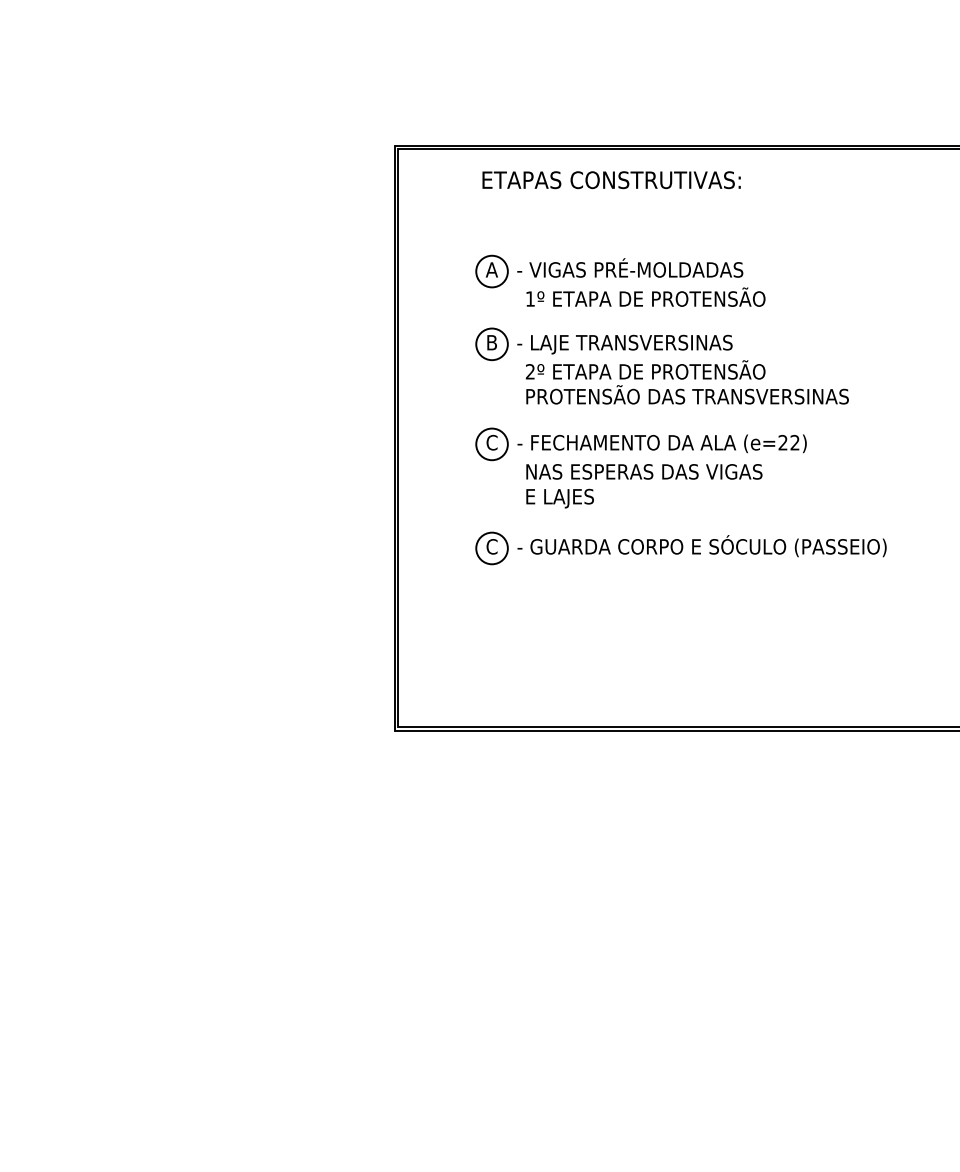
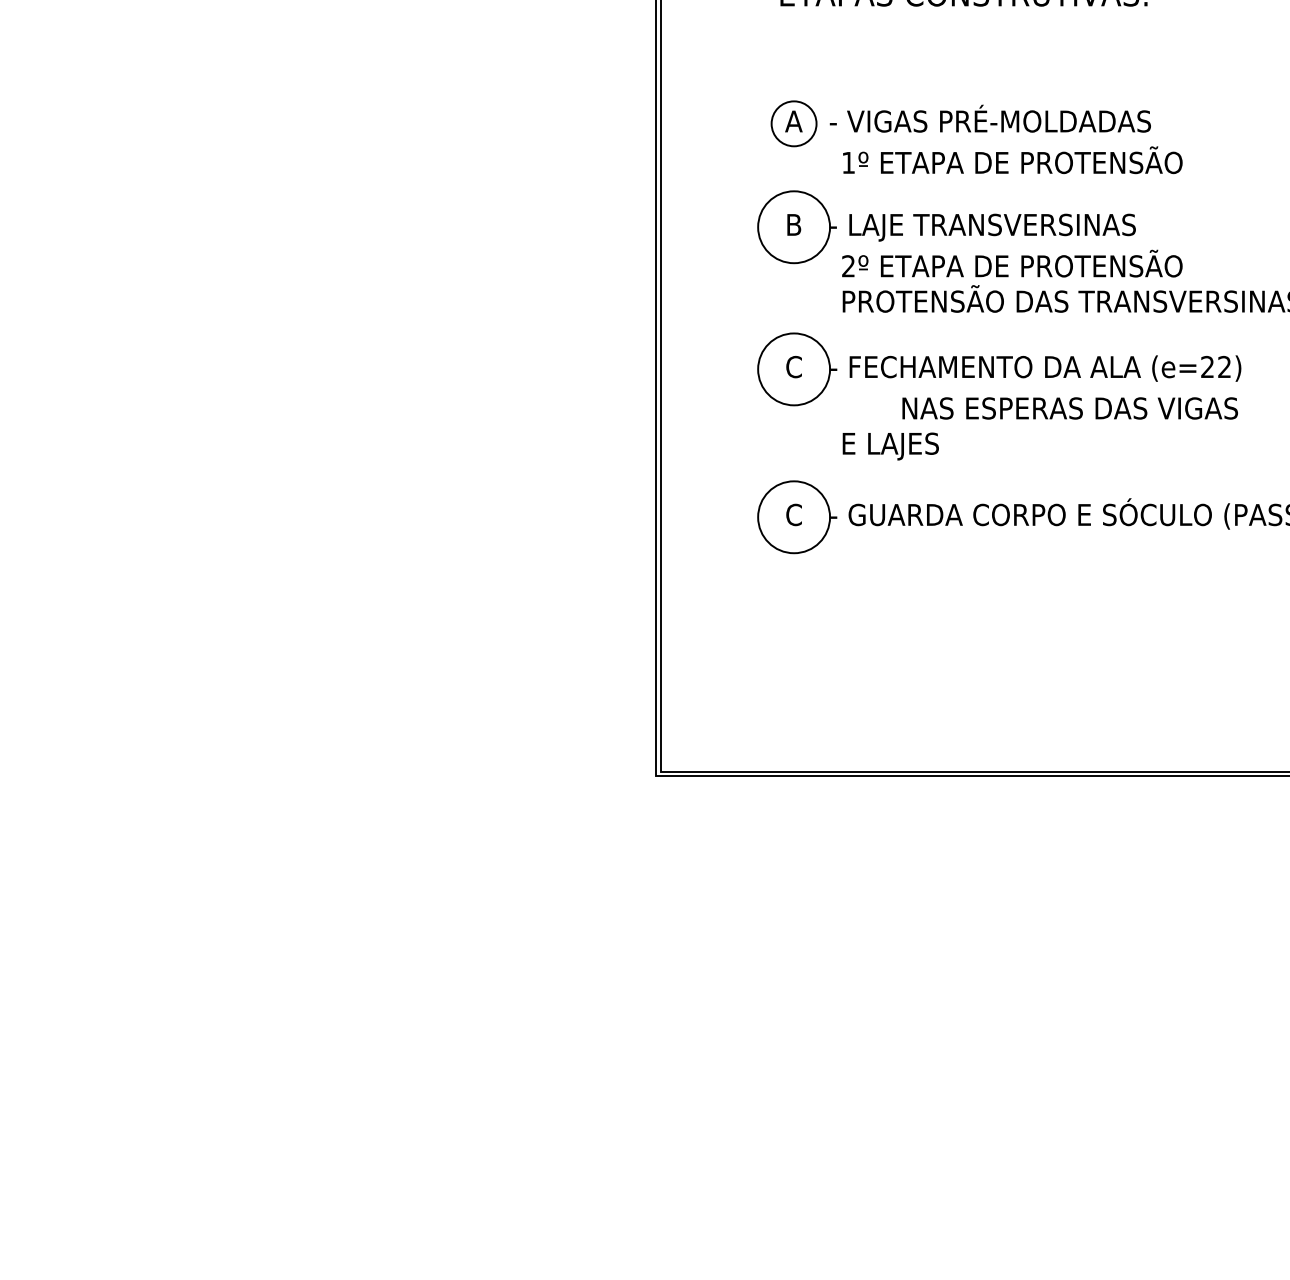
circle: (491, 344) -> (793, 227), size x1.6
circle: (491, 444) -> (793, 369), size x1.6
text: (644, 471) -> (1070, 407), moved
circle: (491, 548) -> (793, 517), size x1.6

